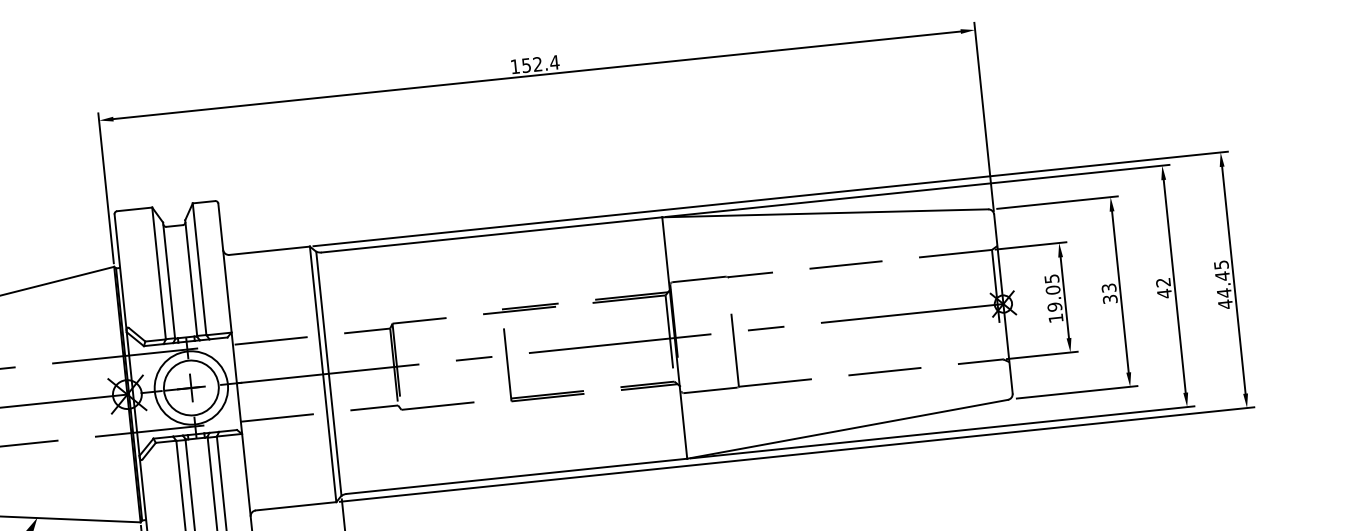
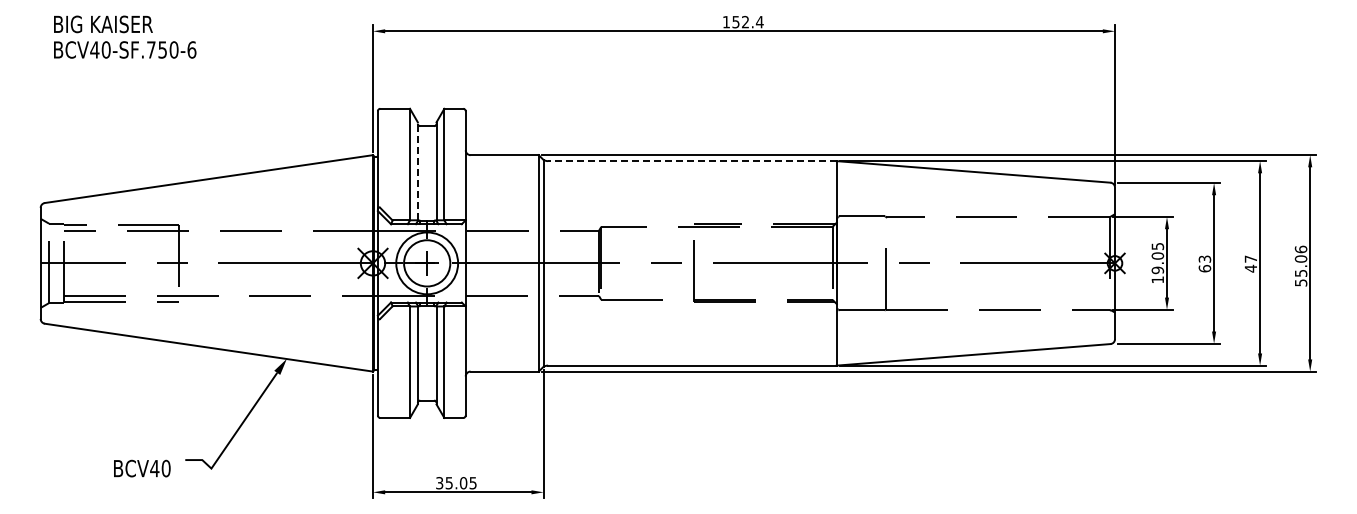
line: (490, 235) -> (691, 161), solid -> dashed
line: (168, 280) -> (417, 171), solid -> dashed
text: (1162, 281) -> (1250, 258), 42 -> 47
text: (1222, 283) -> (1300, 265), 44.45 -> 55.06
text: (1109, 299) -> (1204, 268), 33 -> 63

